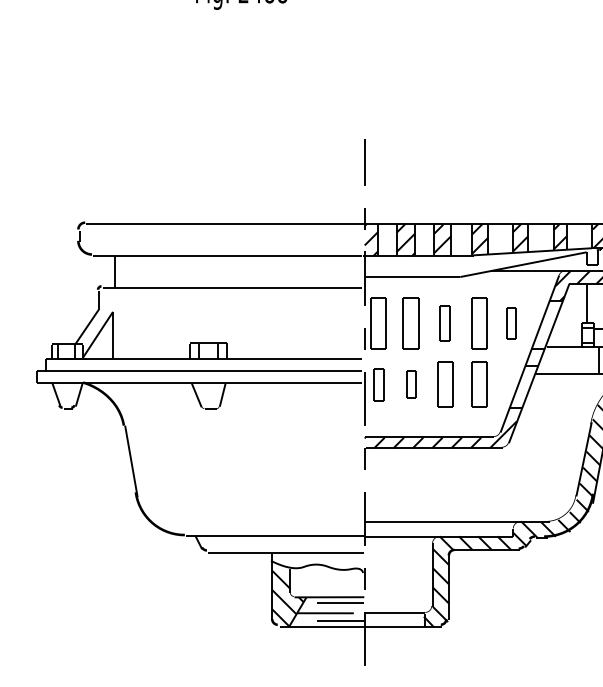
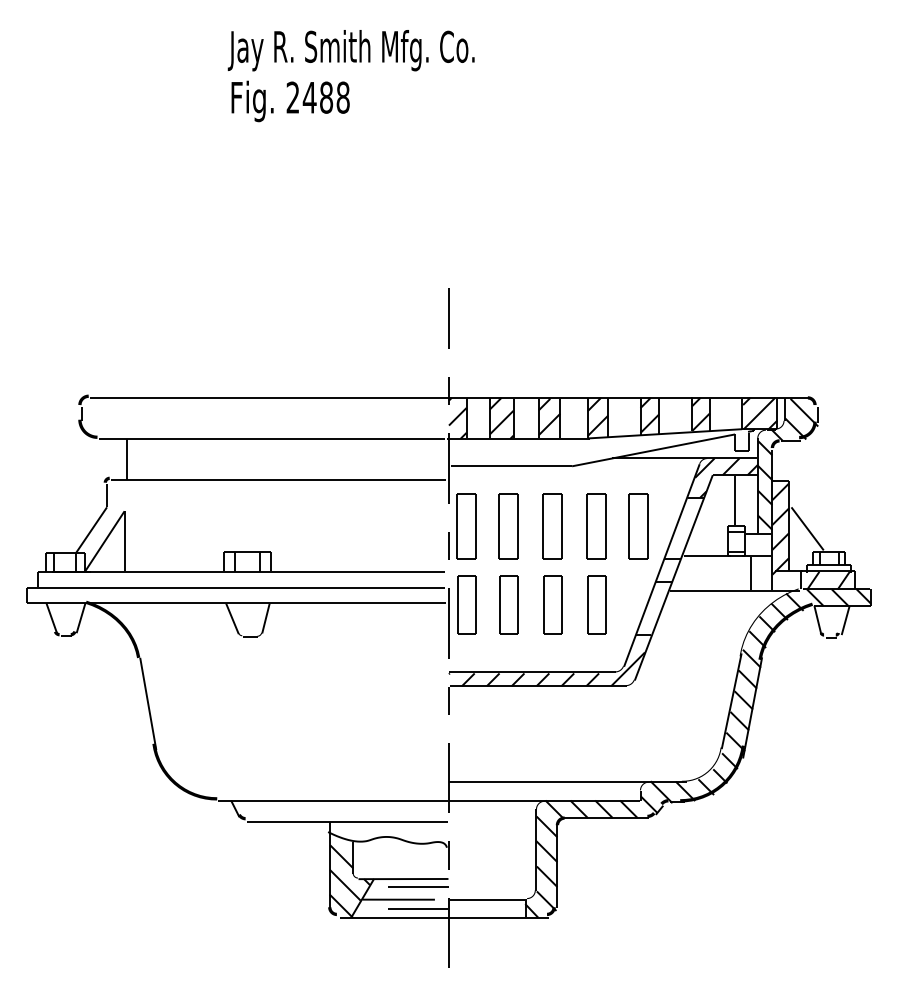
part: (445, 323) -> (552, 526), size x1.43
part: (511, 323) -> (638, 526), size x1.67
part: (378, 384) -> (466, 604), size x1.43
part: (410, 384) -> (508, 604), size x1.67

